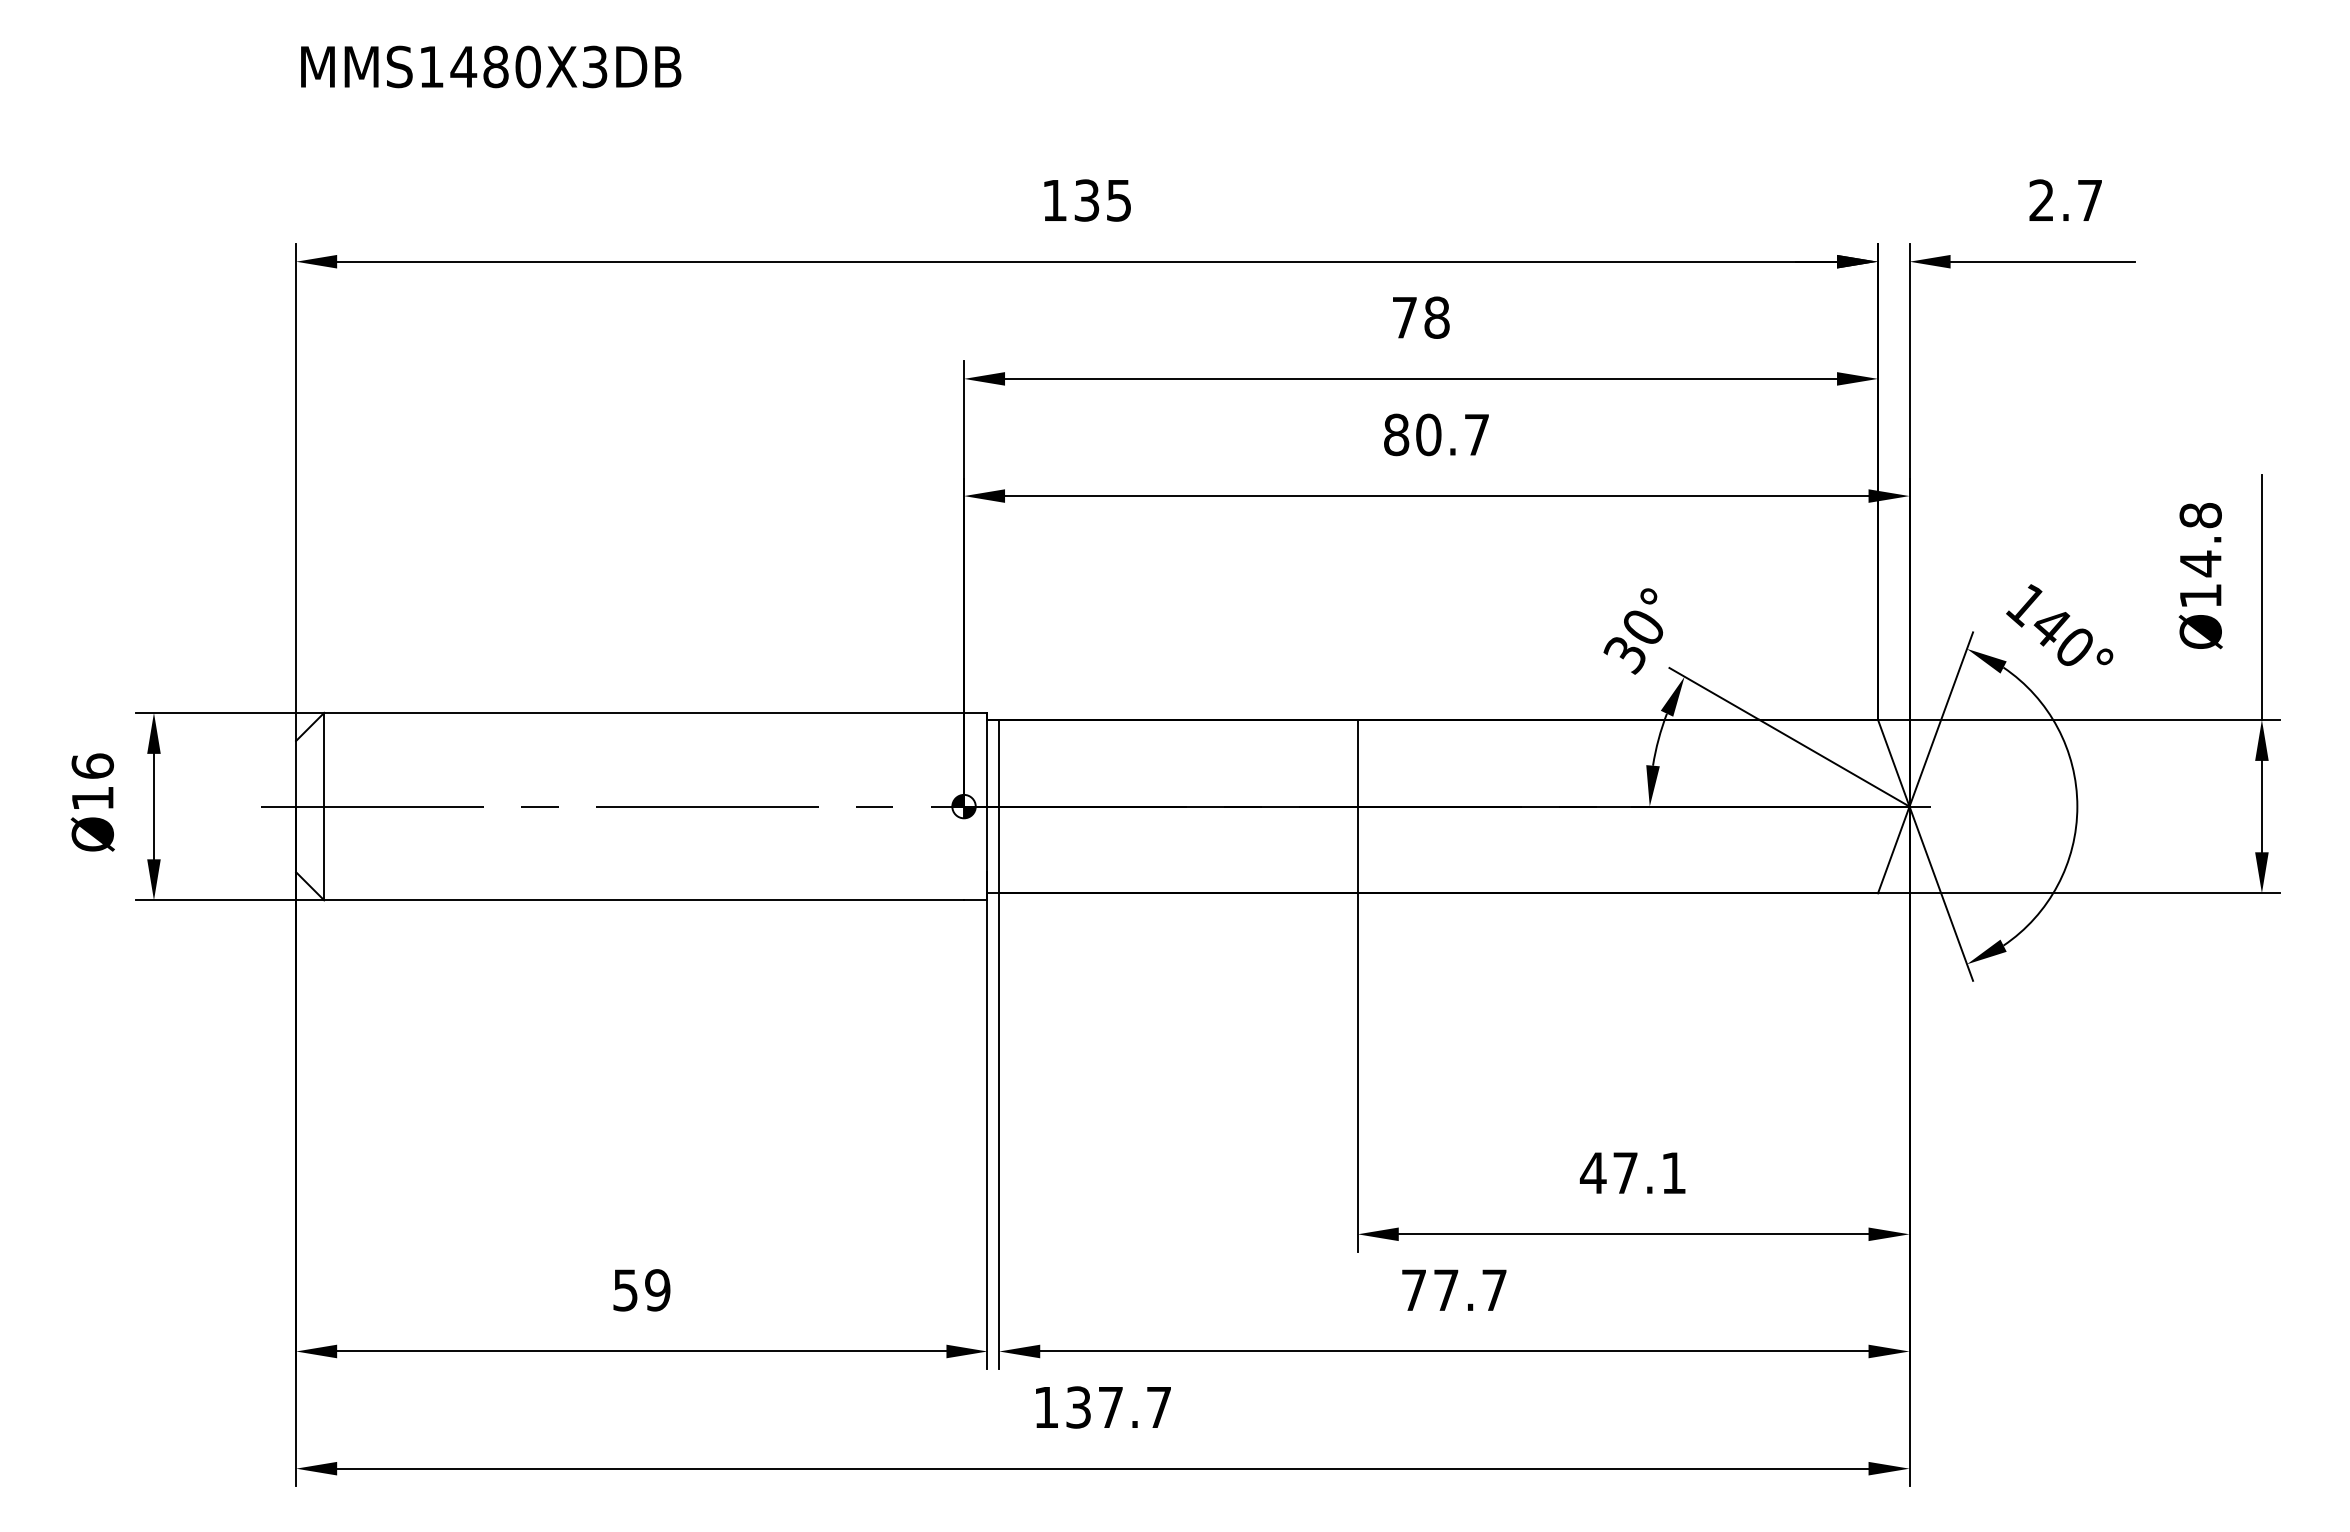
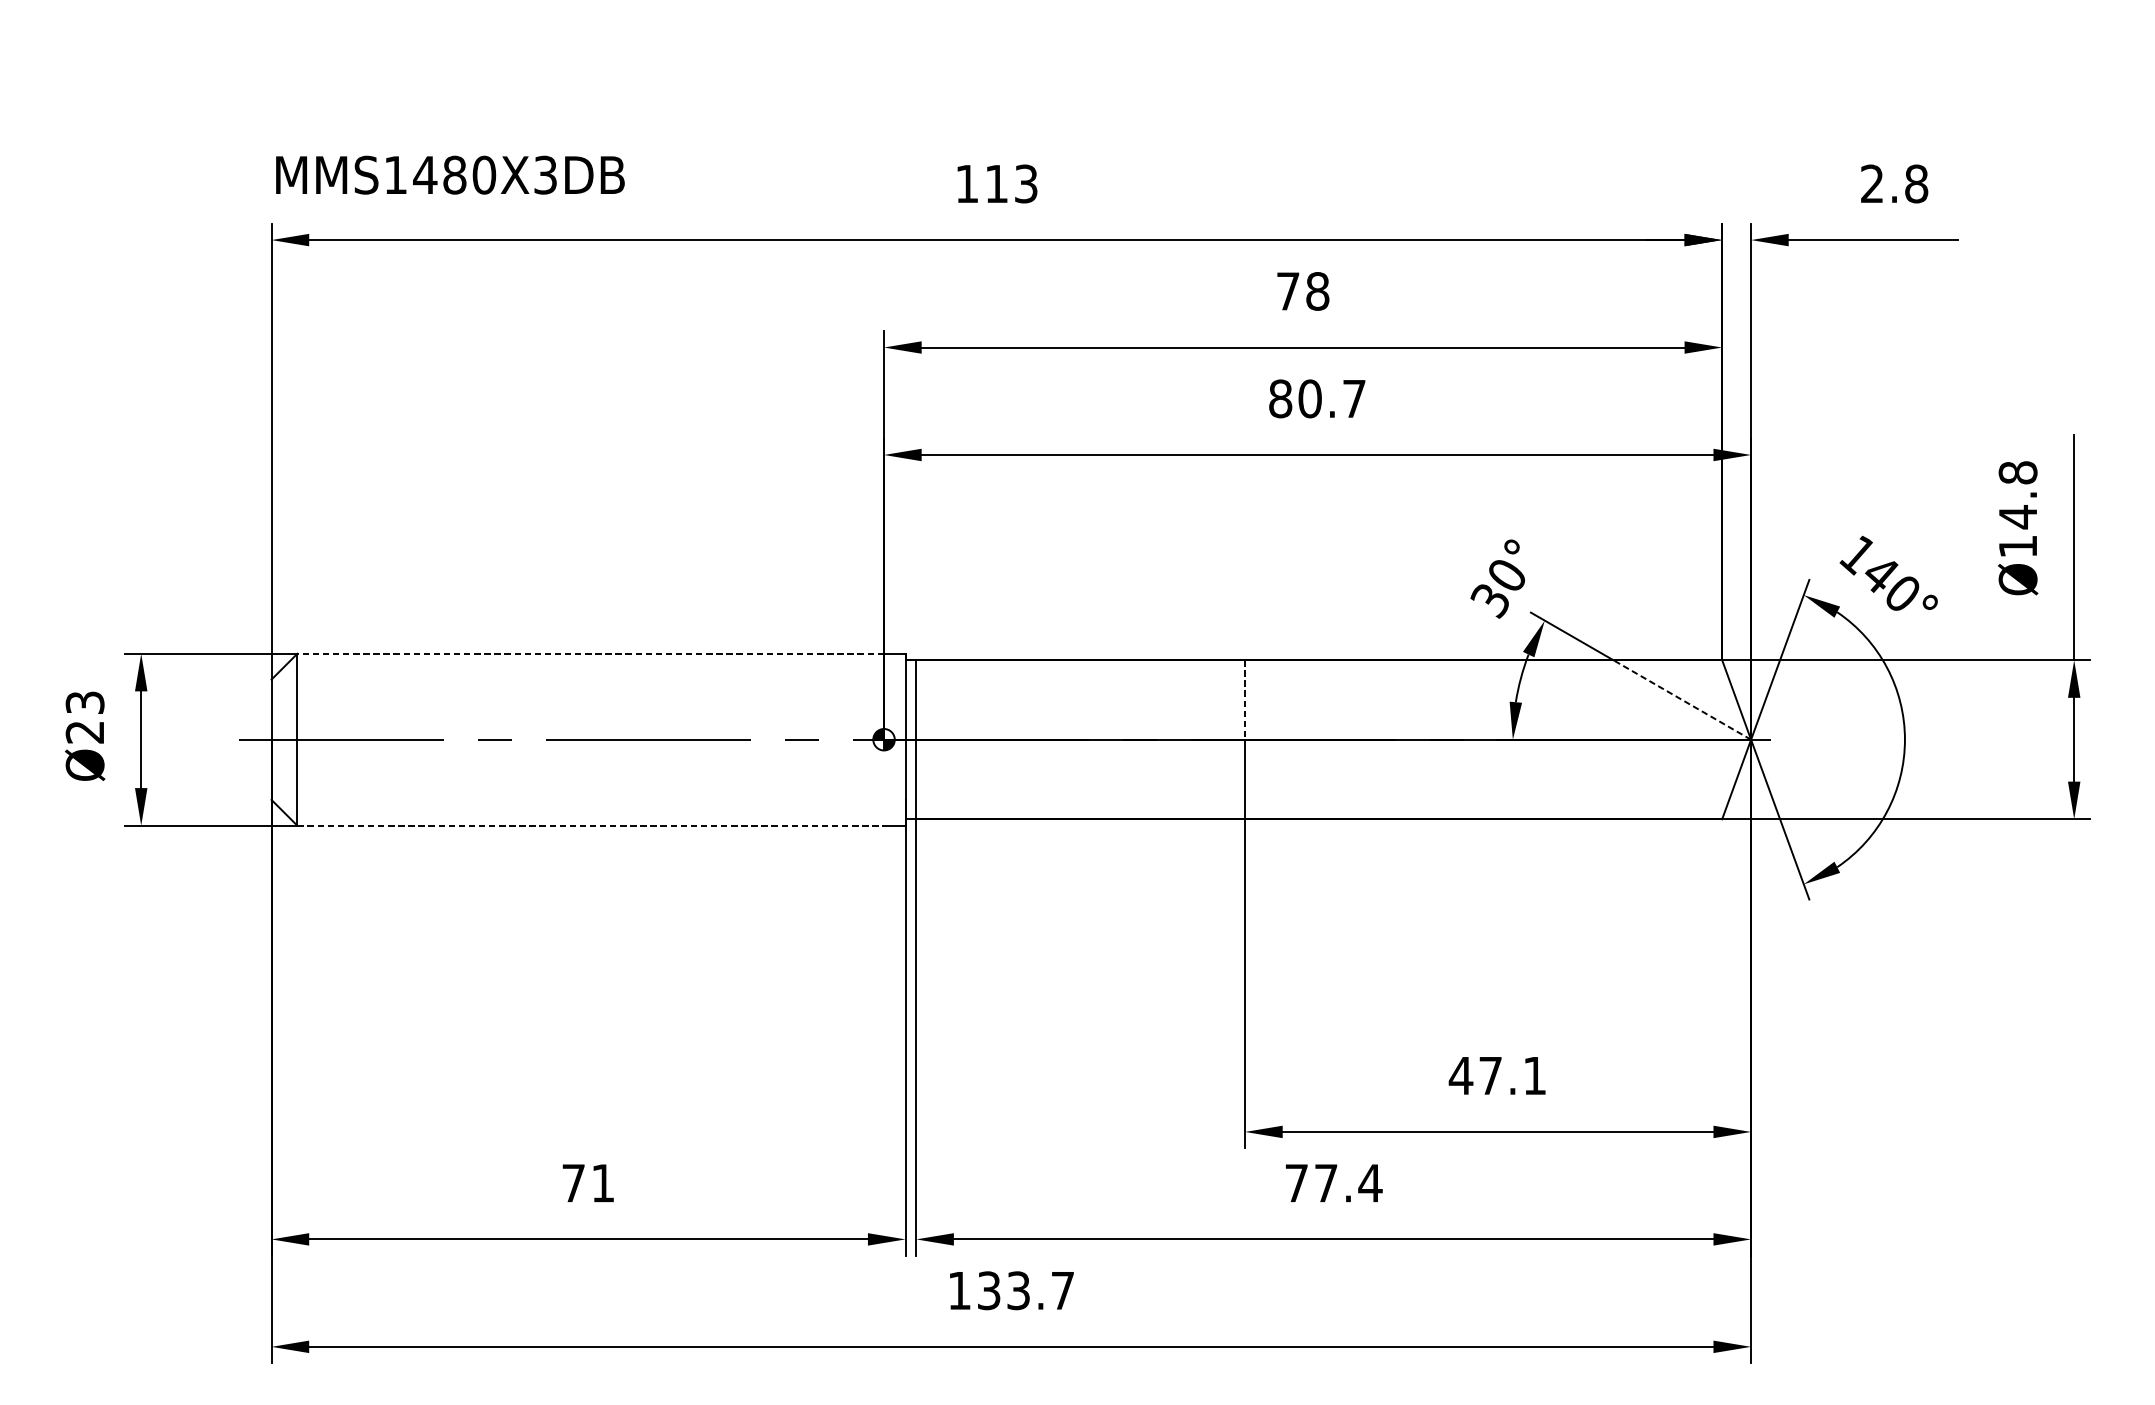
text: (491, 66) -> (450, 174), moved
text: (1102, 200) -> (1011, 183), 135 -> 113
text: (2089, 200) -> (1916, 183), 2.7 -> 2.8
line: (644, 712) -> (591, 653), solid -> dashed
line: (1357, 763) -> (1244, 700), solid -> dashed
line: (1834, 763) -> (1682, 700), solid -> dashed
text: (92, 781) -> (84, 716), Ø16 -> Ø23
line: (644, 900) -> (591, 825), solid -> dashed
text: (1494, 1289) -> (1370, 1182), 77.7 -> 77.4
text: (641, 1290) -> (588, 1183), 59 -> 71
text: (1110, 1407) -> (1018, 1290), 137.7 -> 133.7

